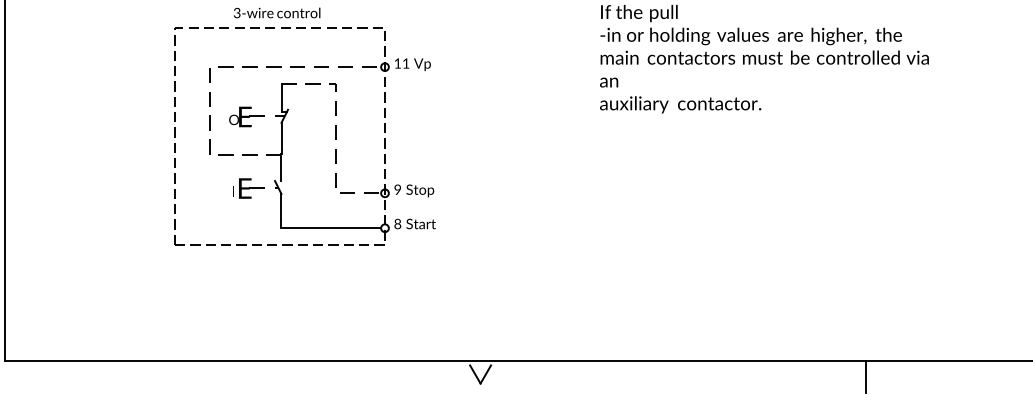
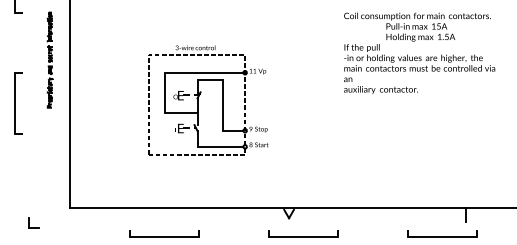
line: (214, 66) -> (166, 72), dashed -> solid
line: (335, 134) -> (222, 103), dashed -> solid

